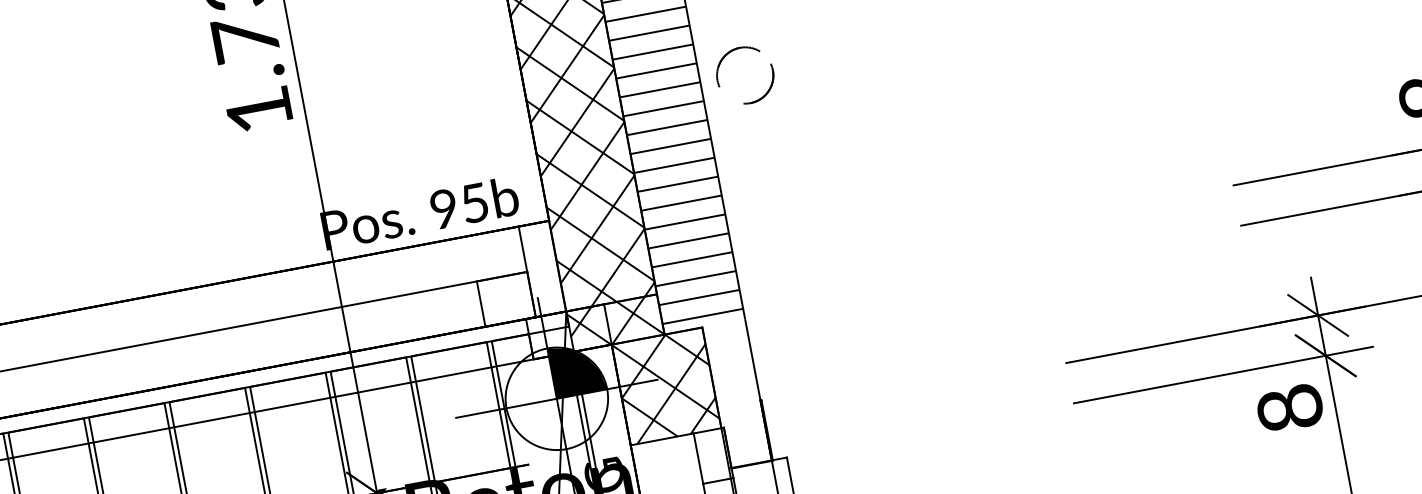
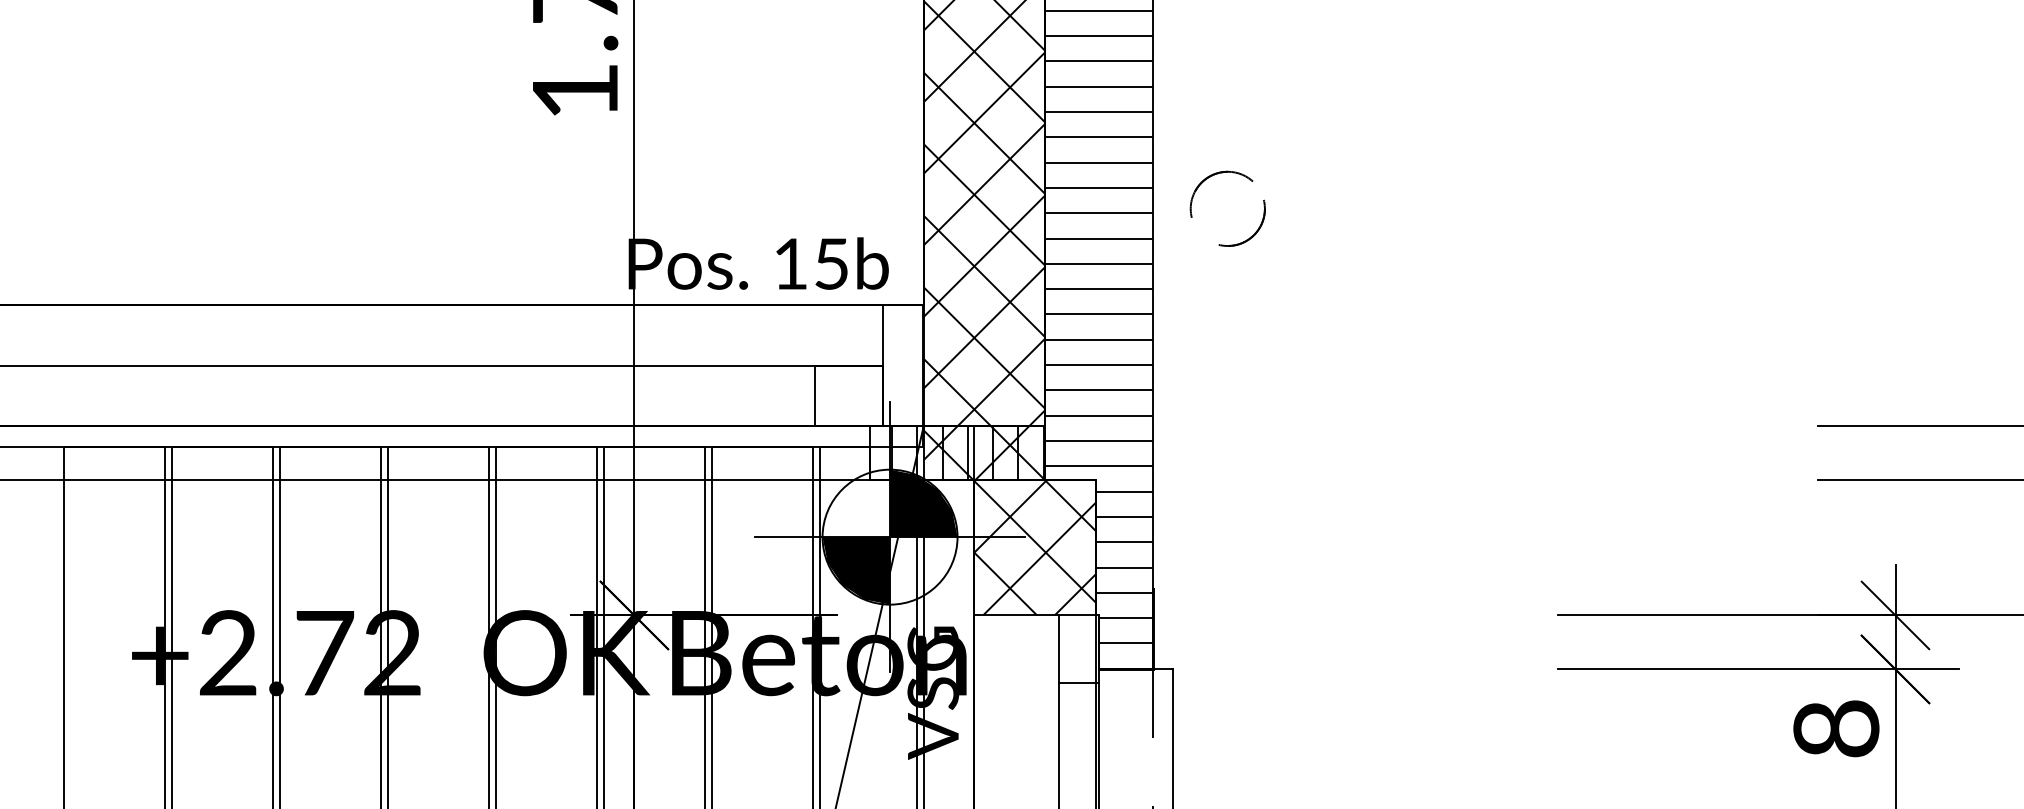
part: (725, 56) -> (1207, 179), moved
text: (443, 208) -> (790, 263), 95b -> 15b
hatch: (602, 325) -> (967, 453), added
hatch: (737, 397) -> (1124, 579), added
fill: (536, 428) -> (856, 570), added

